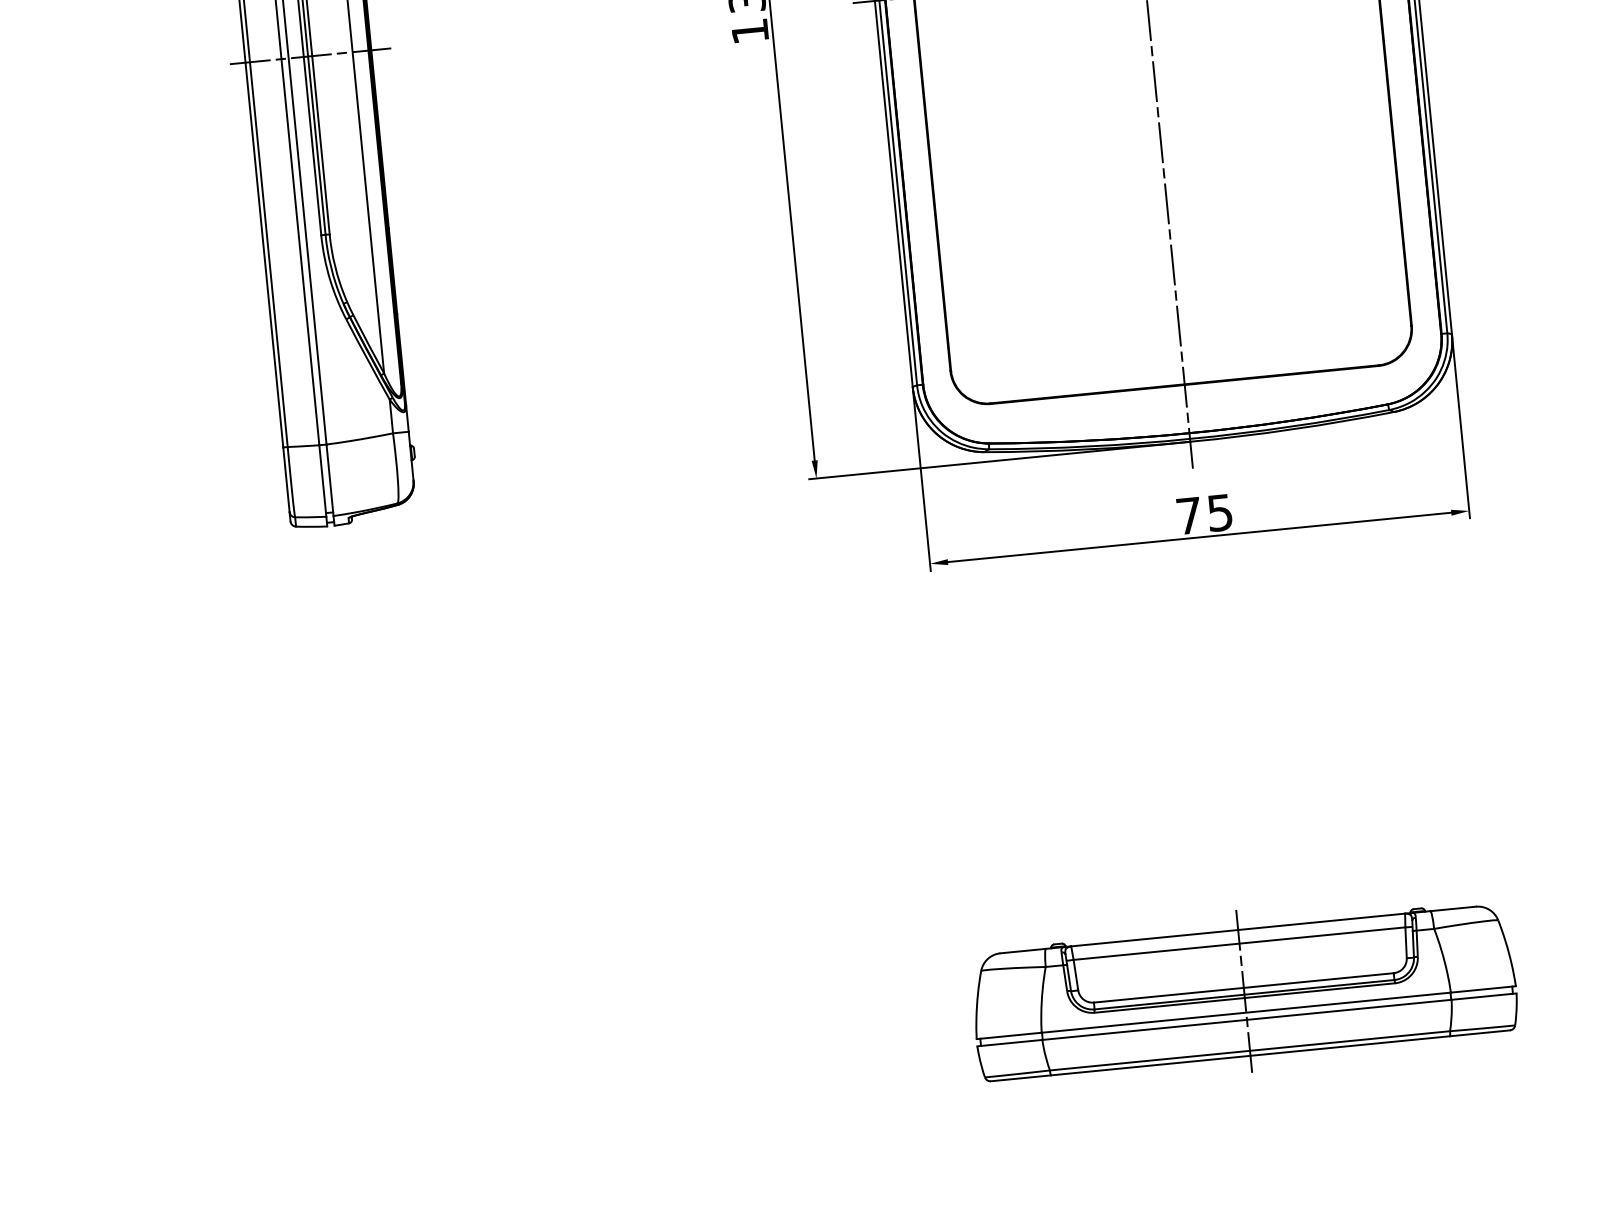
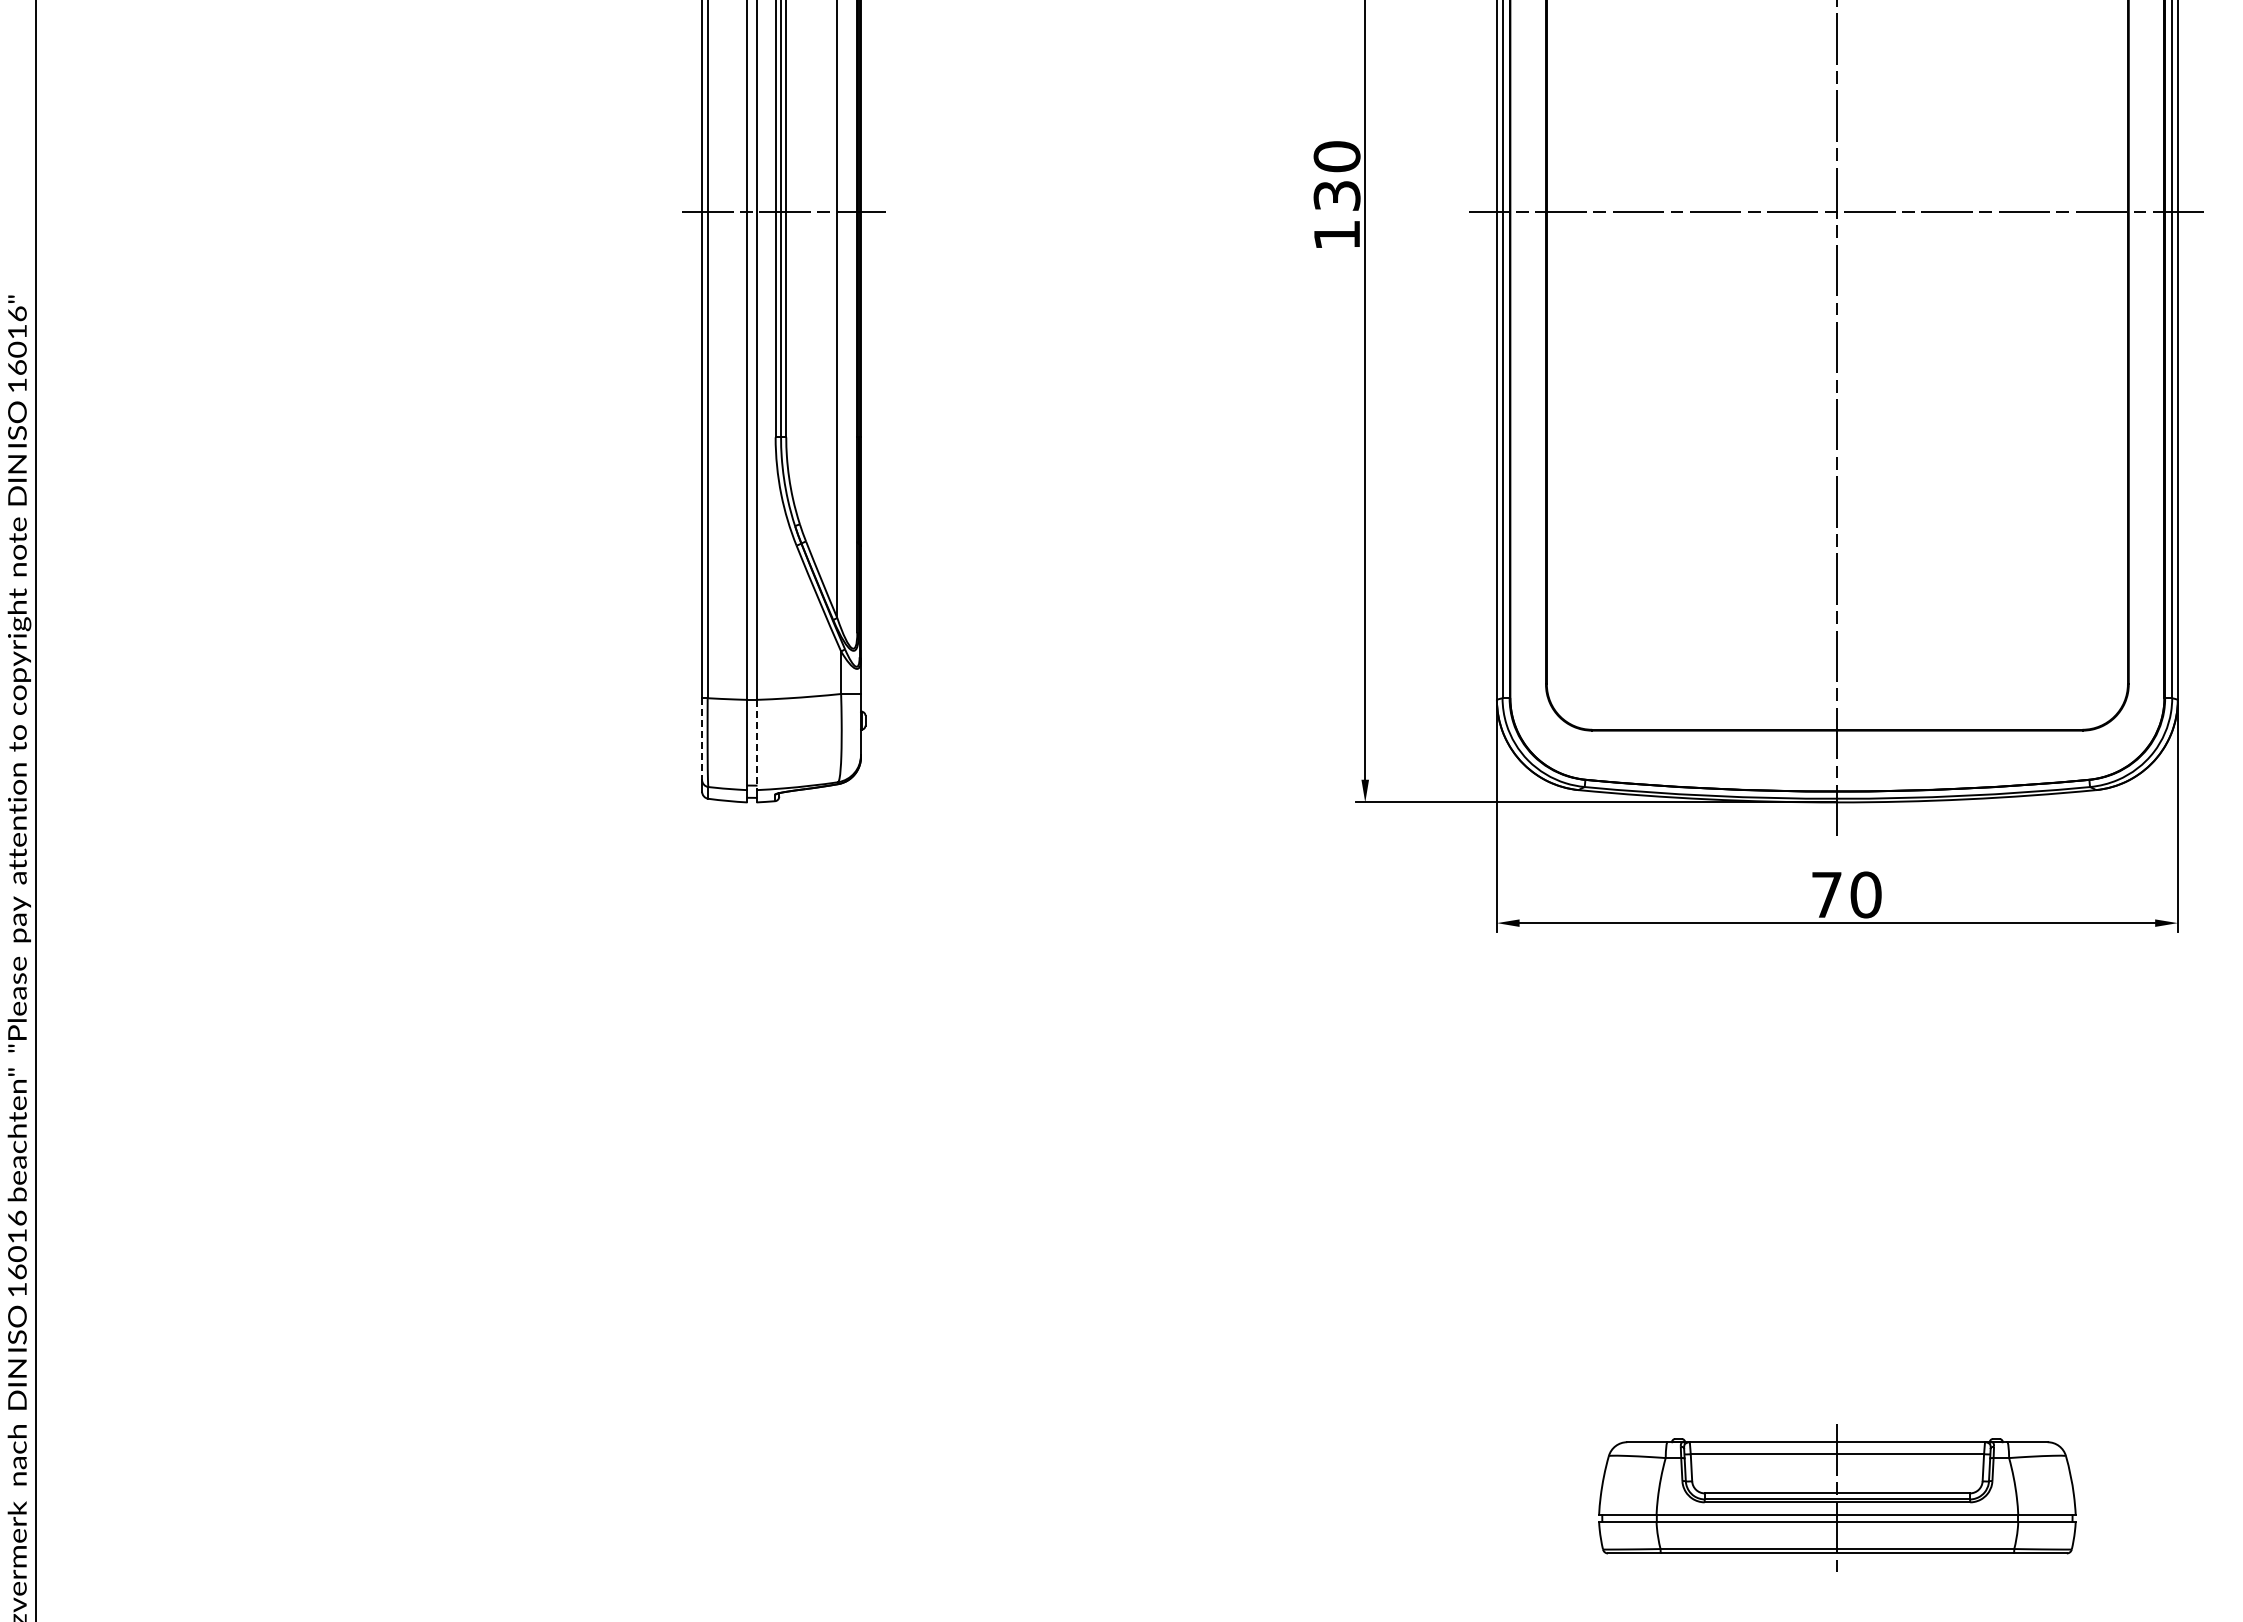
line: (286, 480) -> (702, 739), solid -> dashed
line: (330, 480) -> (756, 745), solid -> dashed
text: (1219, 512) -> (1865, 894), 75 -> 70
part: (1244, 991) -> (1837, 1496), size x0.7

